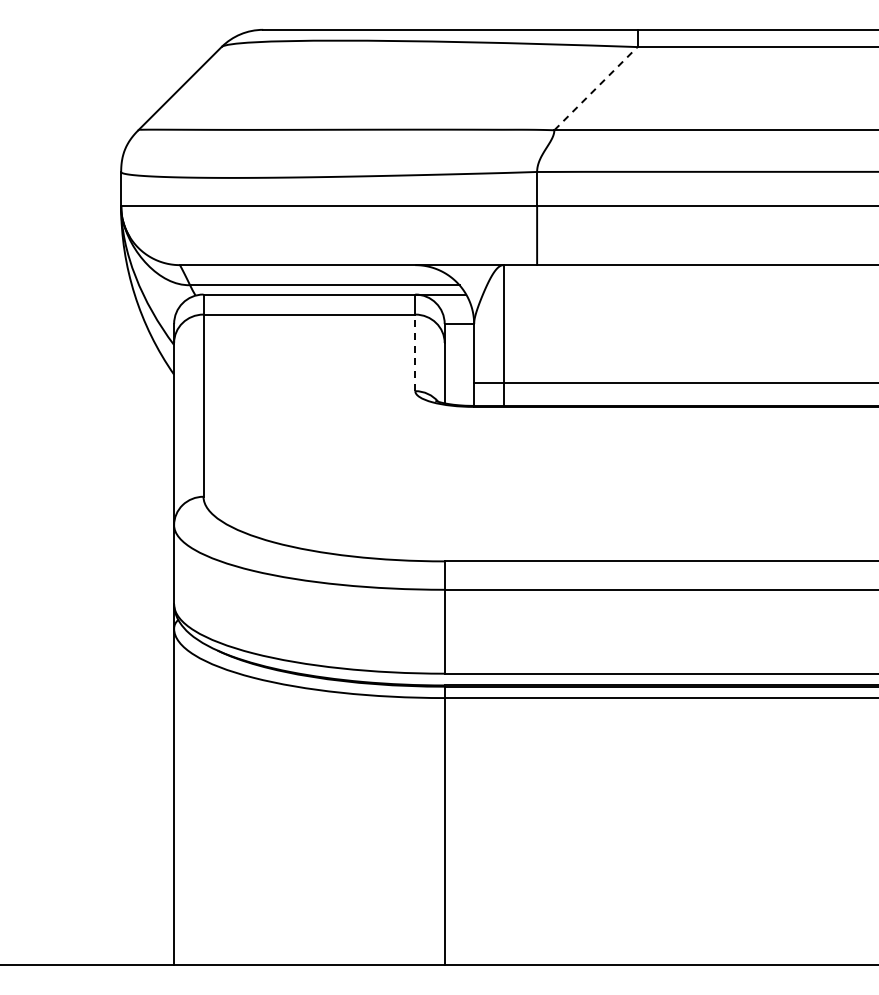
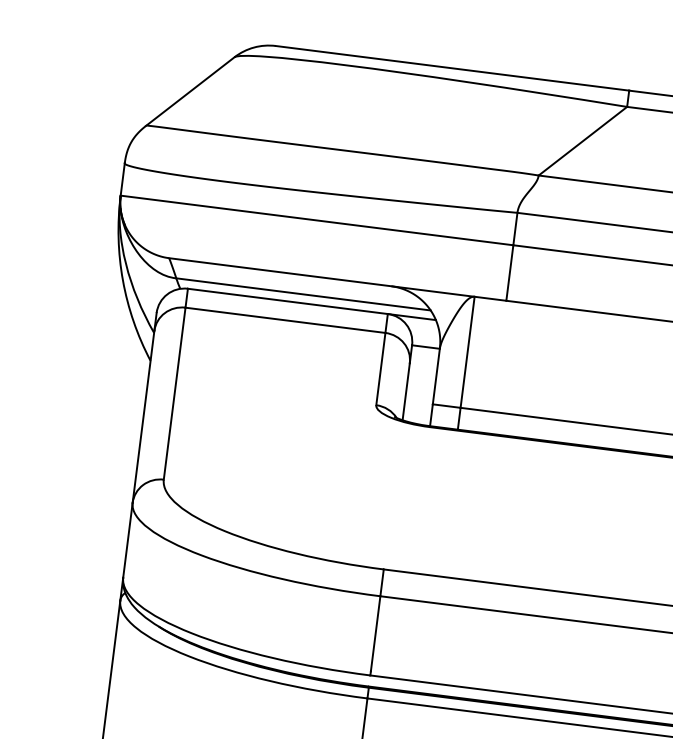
line: (595, 88) -> (582, 141), dashed -> solid
line: (415, 352) -> (381, 368), dashed -> solid

